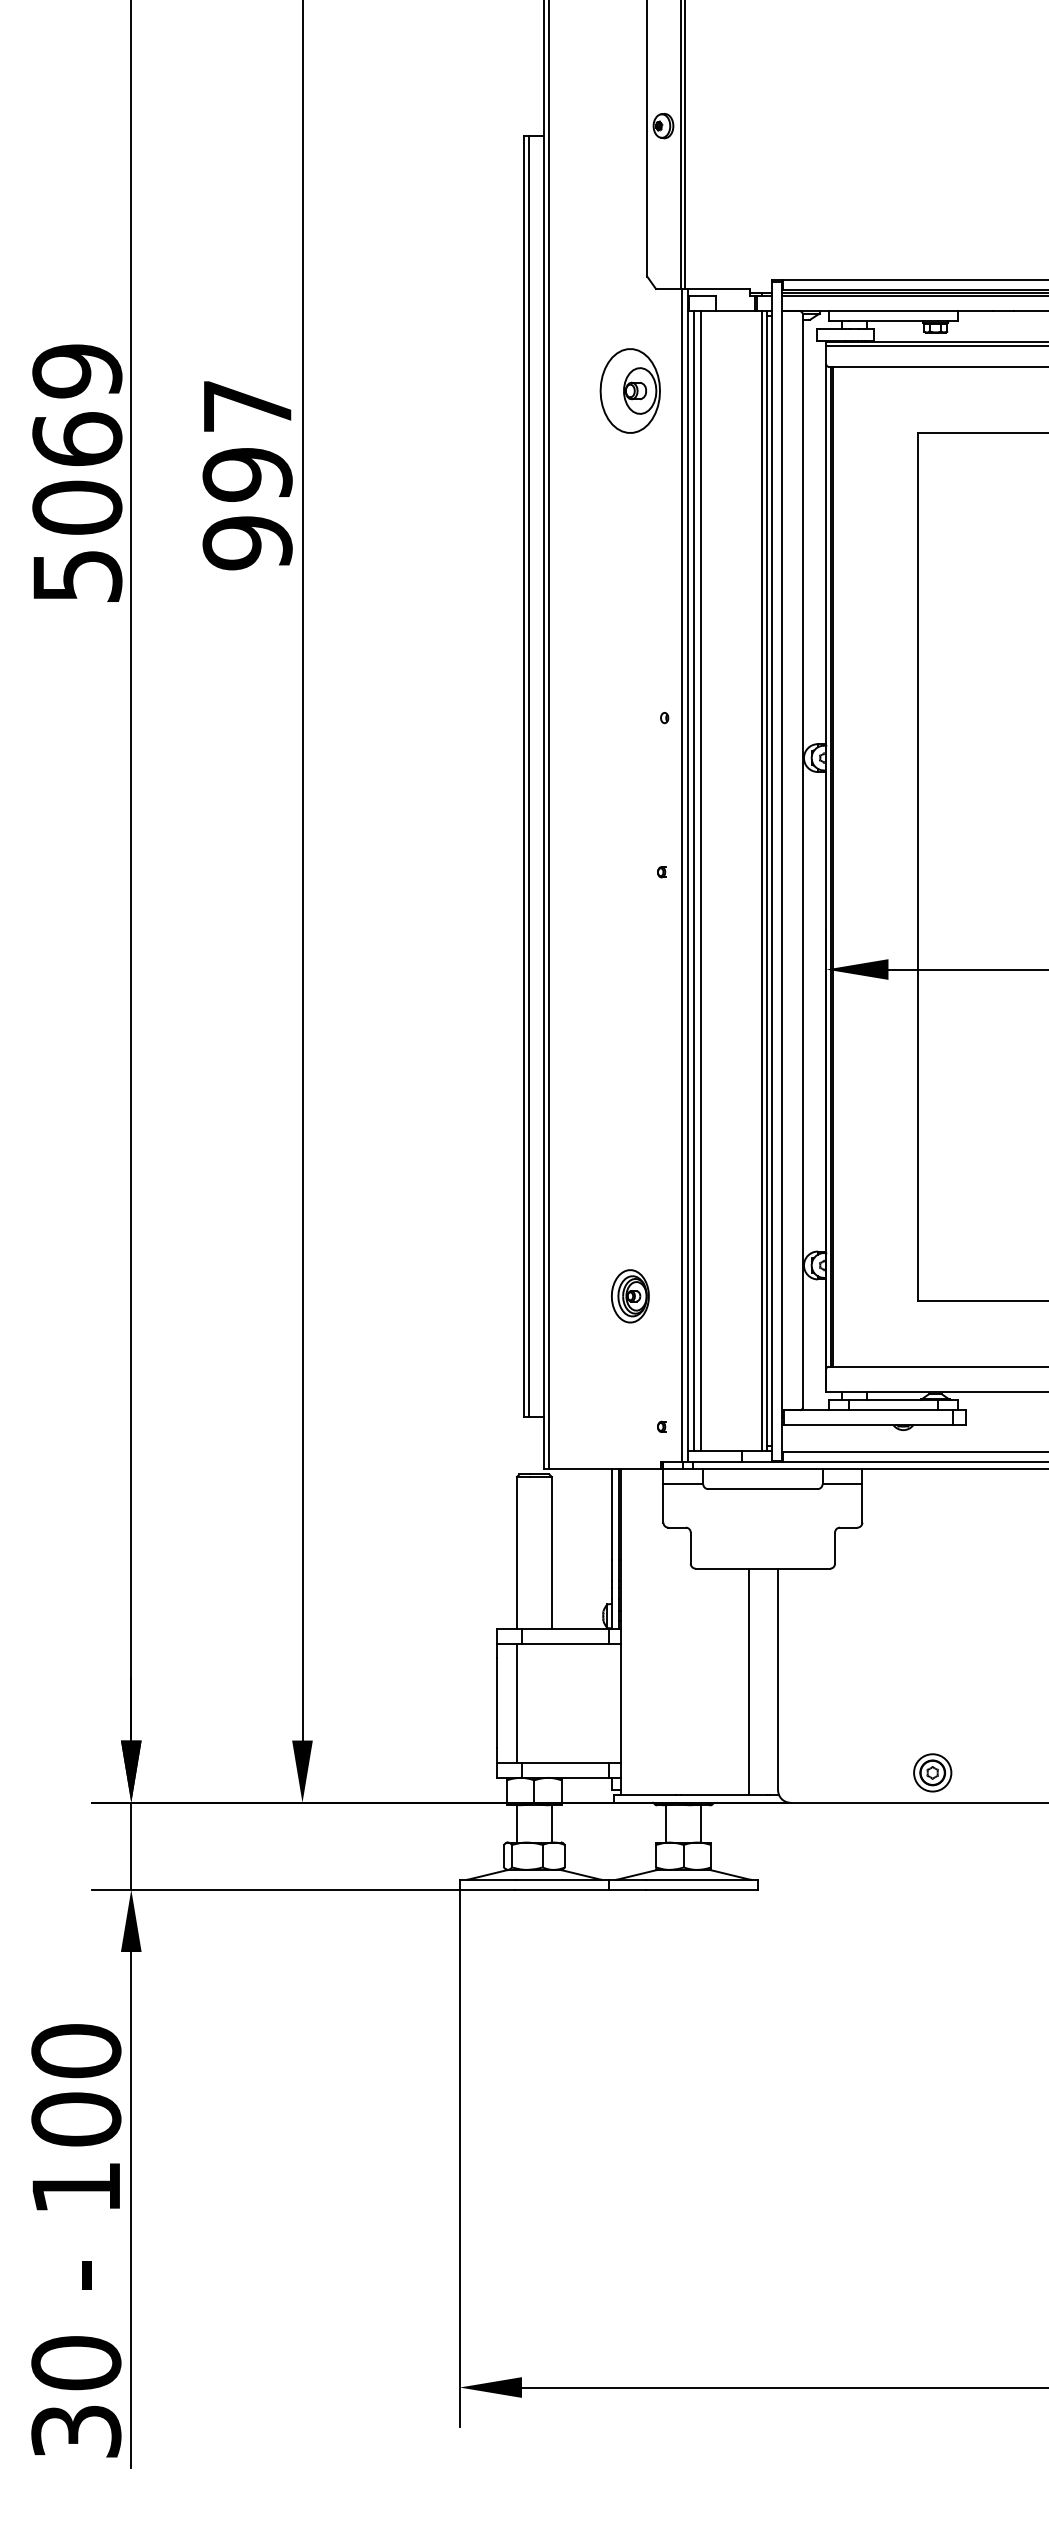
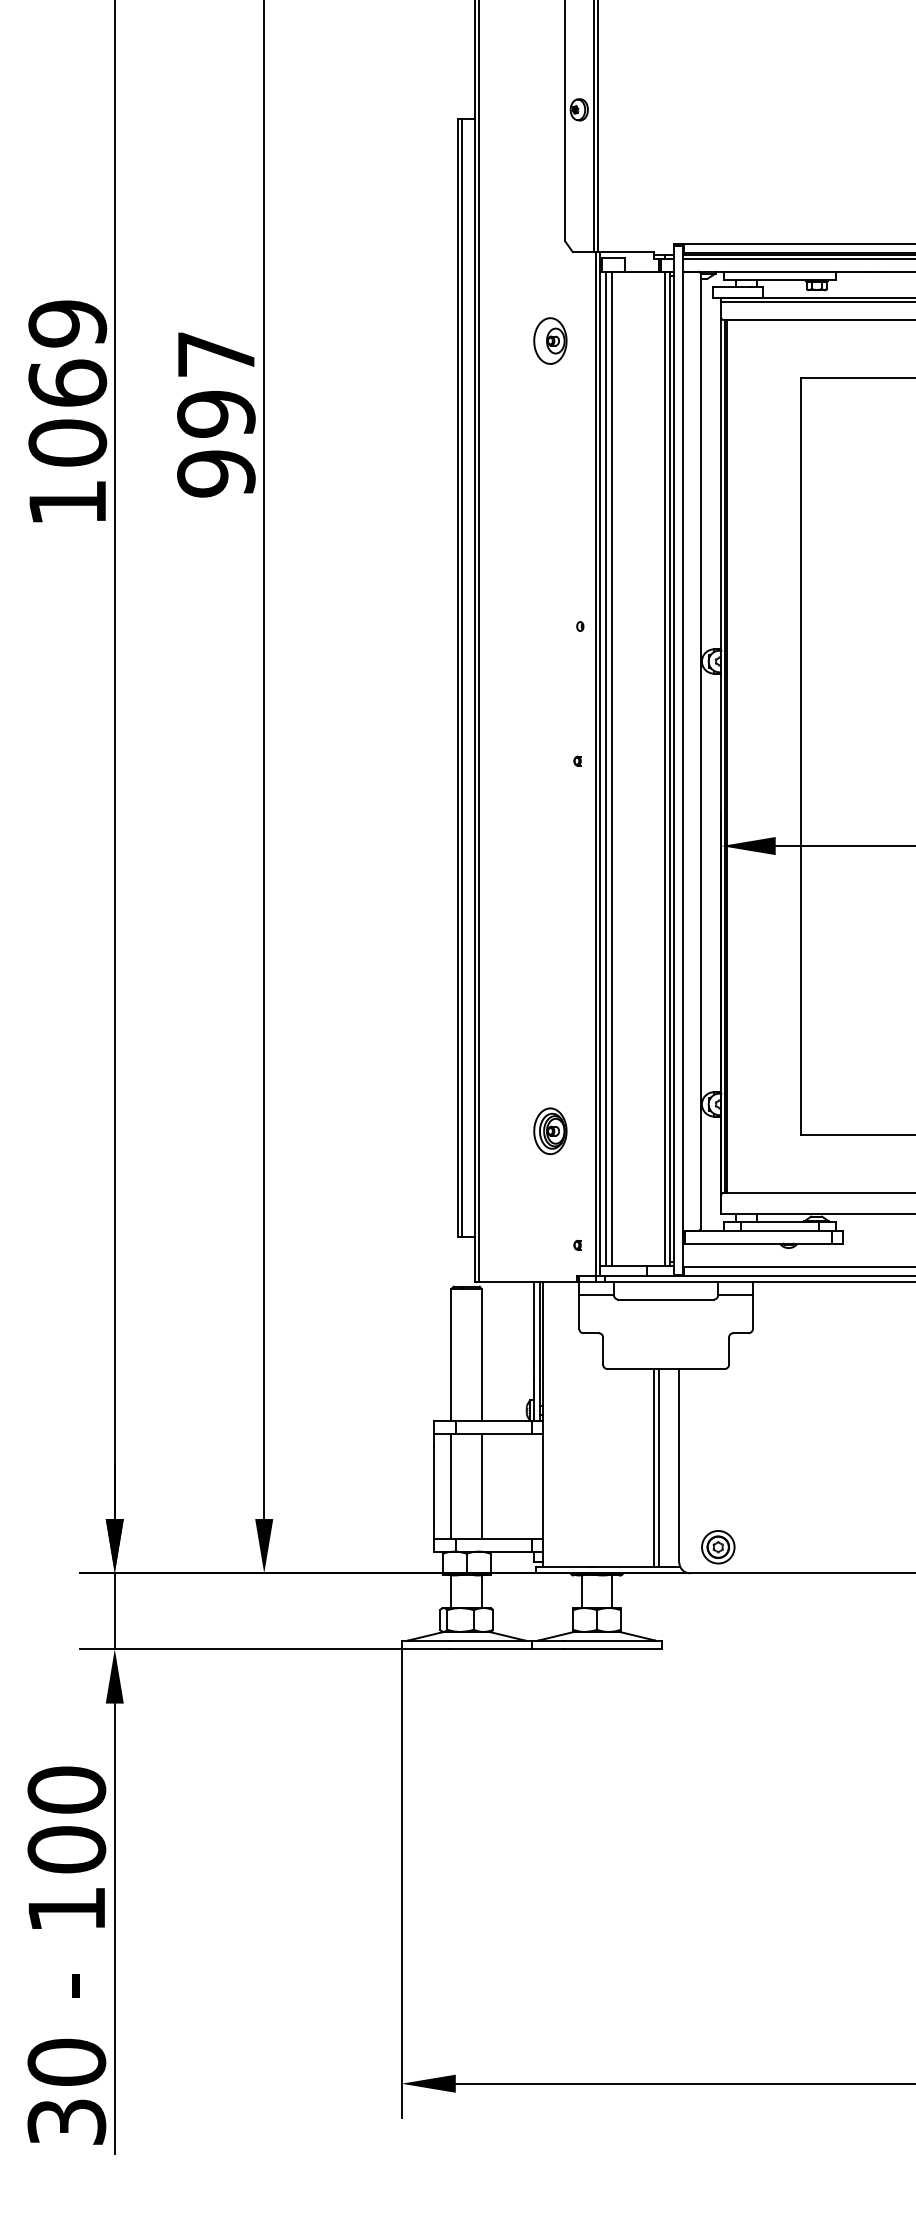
part: (630, 390) -> (550, 340), size x0.62
text: (78, 577) -> (68, 503), 5069 -> 1069
line: (754, 1681) -> (658, 1467), added
line: (551, 1703) -> (481, 1486), added
part: (932, 1773) -> (718, 1547), moved

